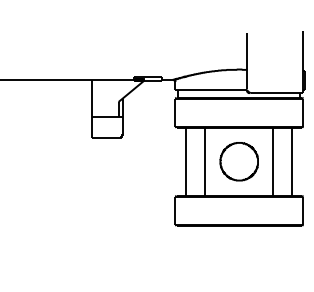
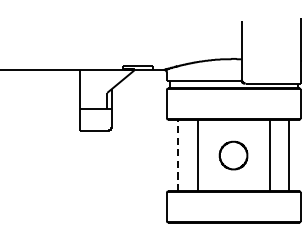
line: (186, 161) -> (178, 155), solid -> dashed
part: (238, 161) -> (232, 155), size x0.7

